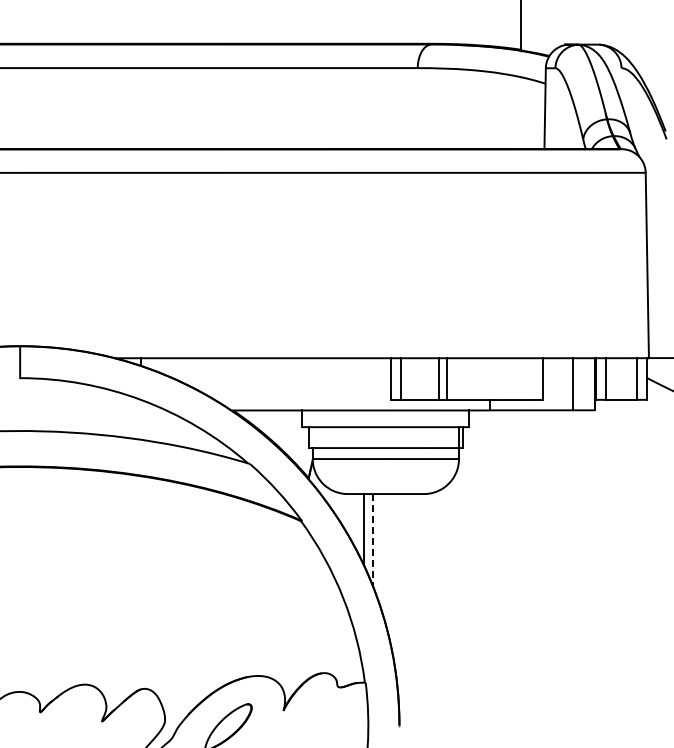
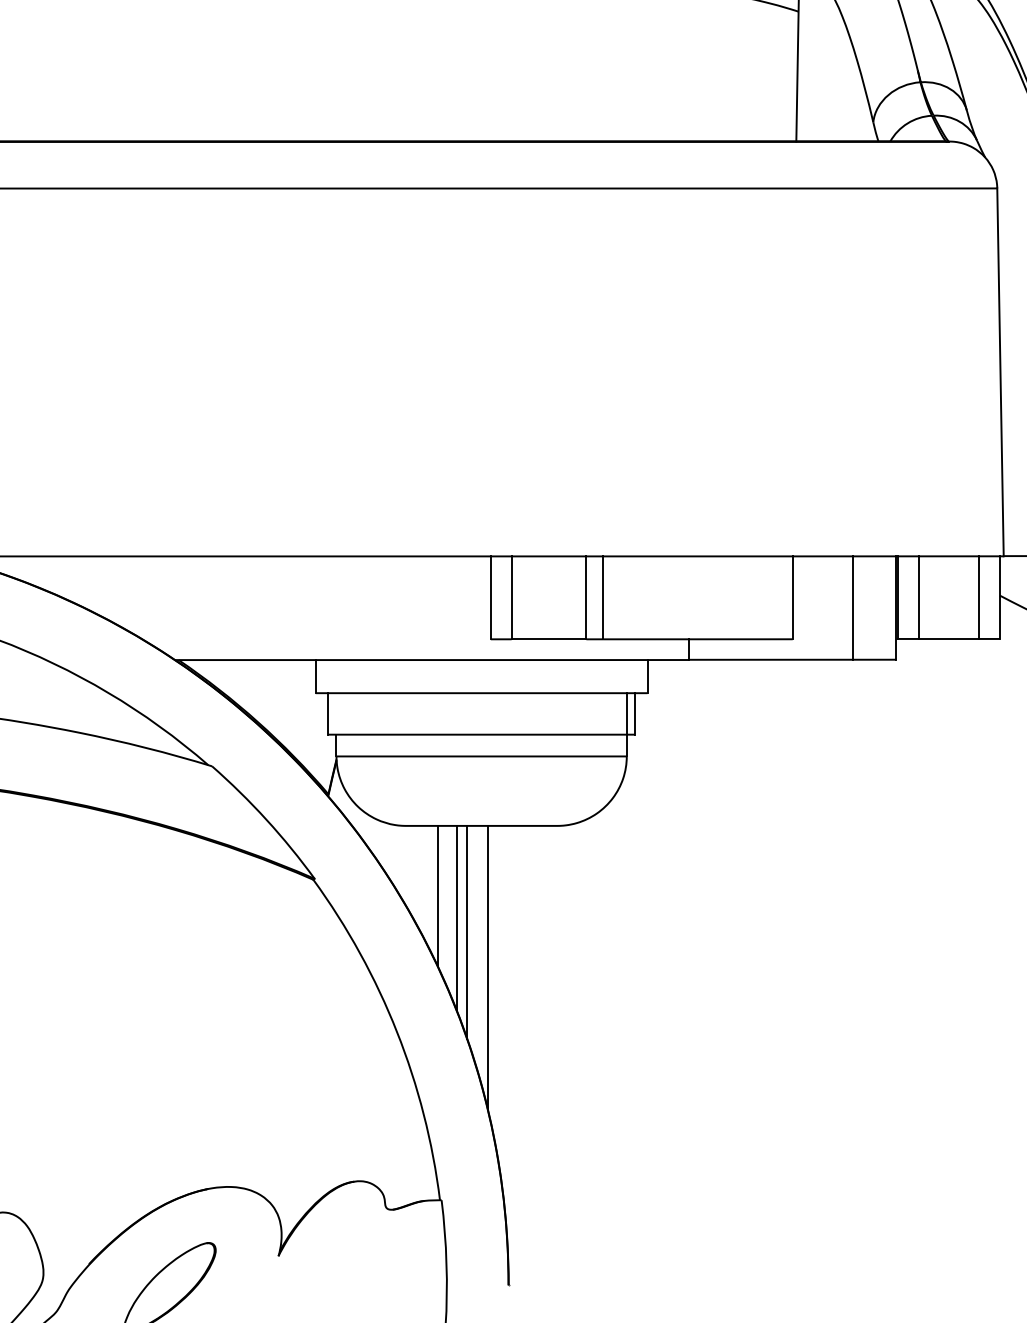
line: (373, 540) -> (457, 918), dashed -> solid
line: (378, 547) -> (467, 931), added
line: (389, 565) -> (488, 967), added

